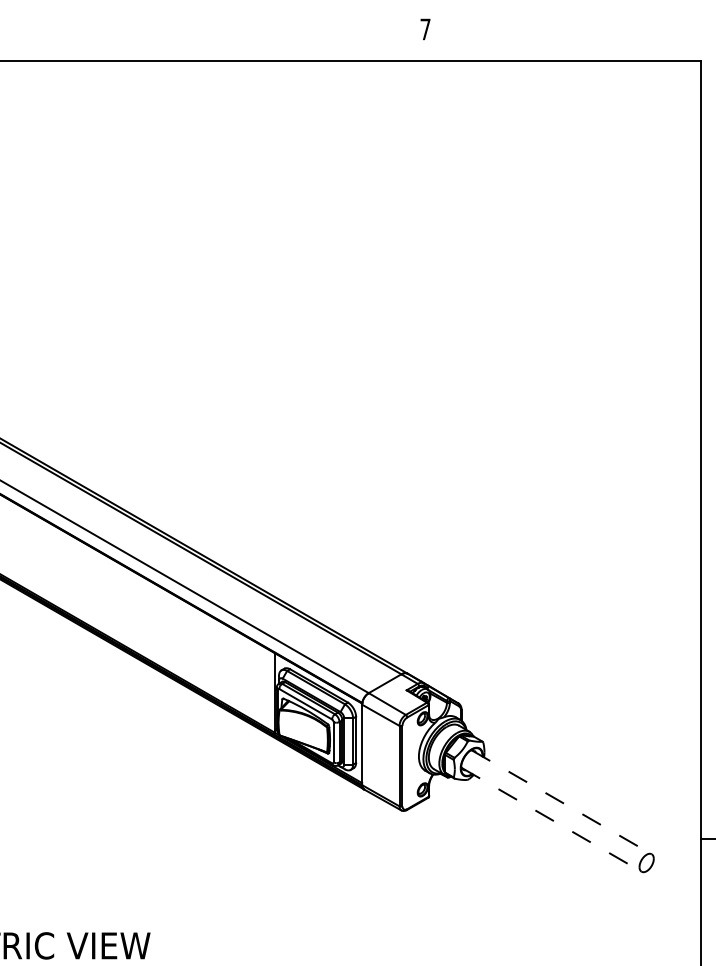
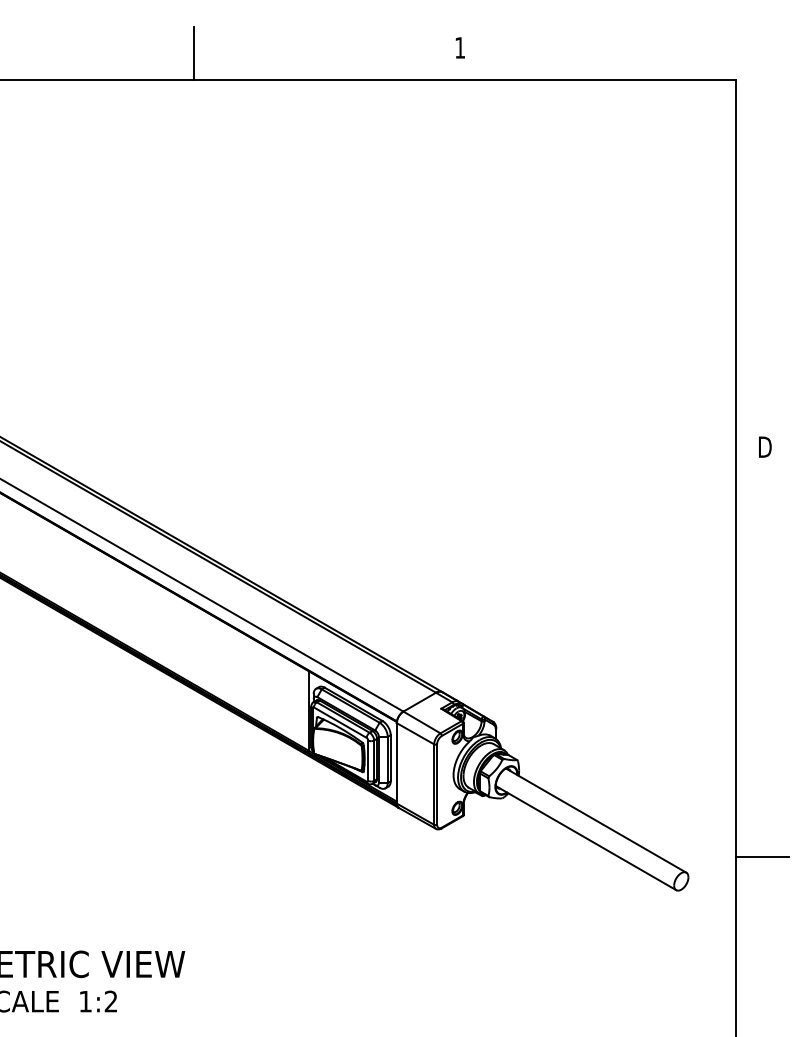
text: (425, 29) -> (460, 47), 7 -> 1
line: (159, 34) -> (194, 52), added
line: (561, 802) -> (596, 820), dashed -> solid
line: (551, 820) -> (586, 838), dashed -> solid

